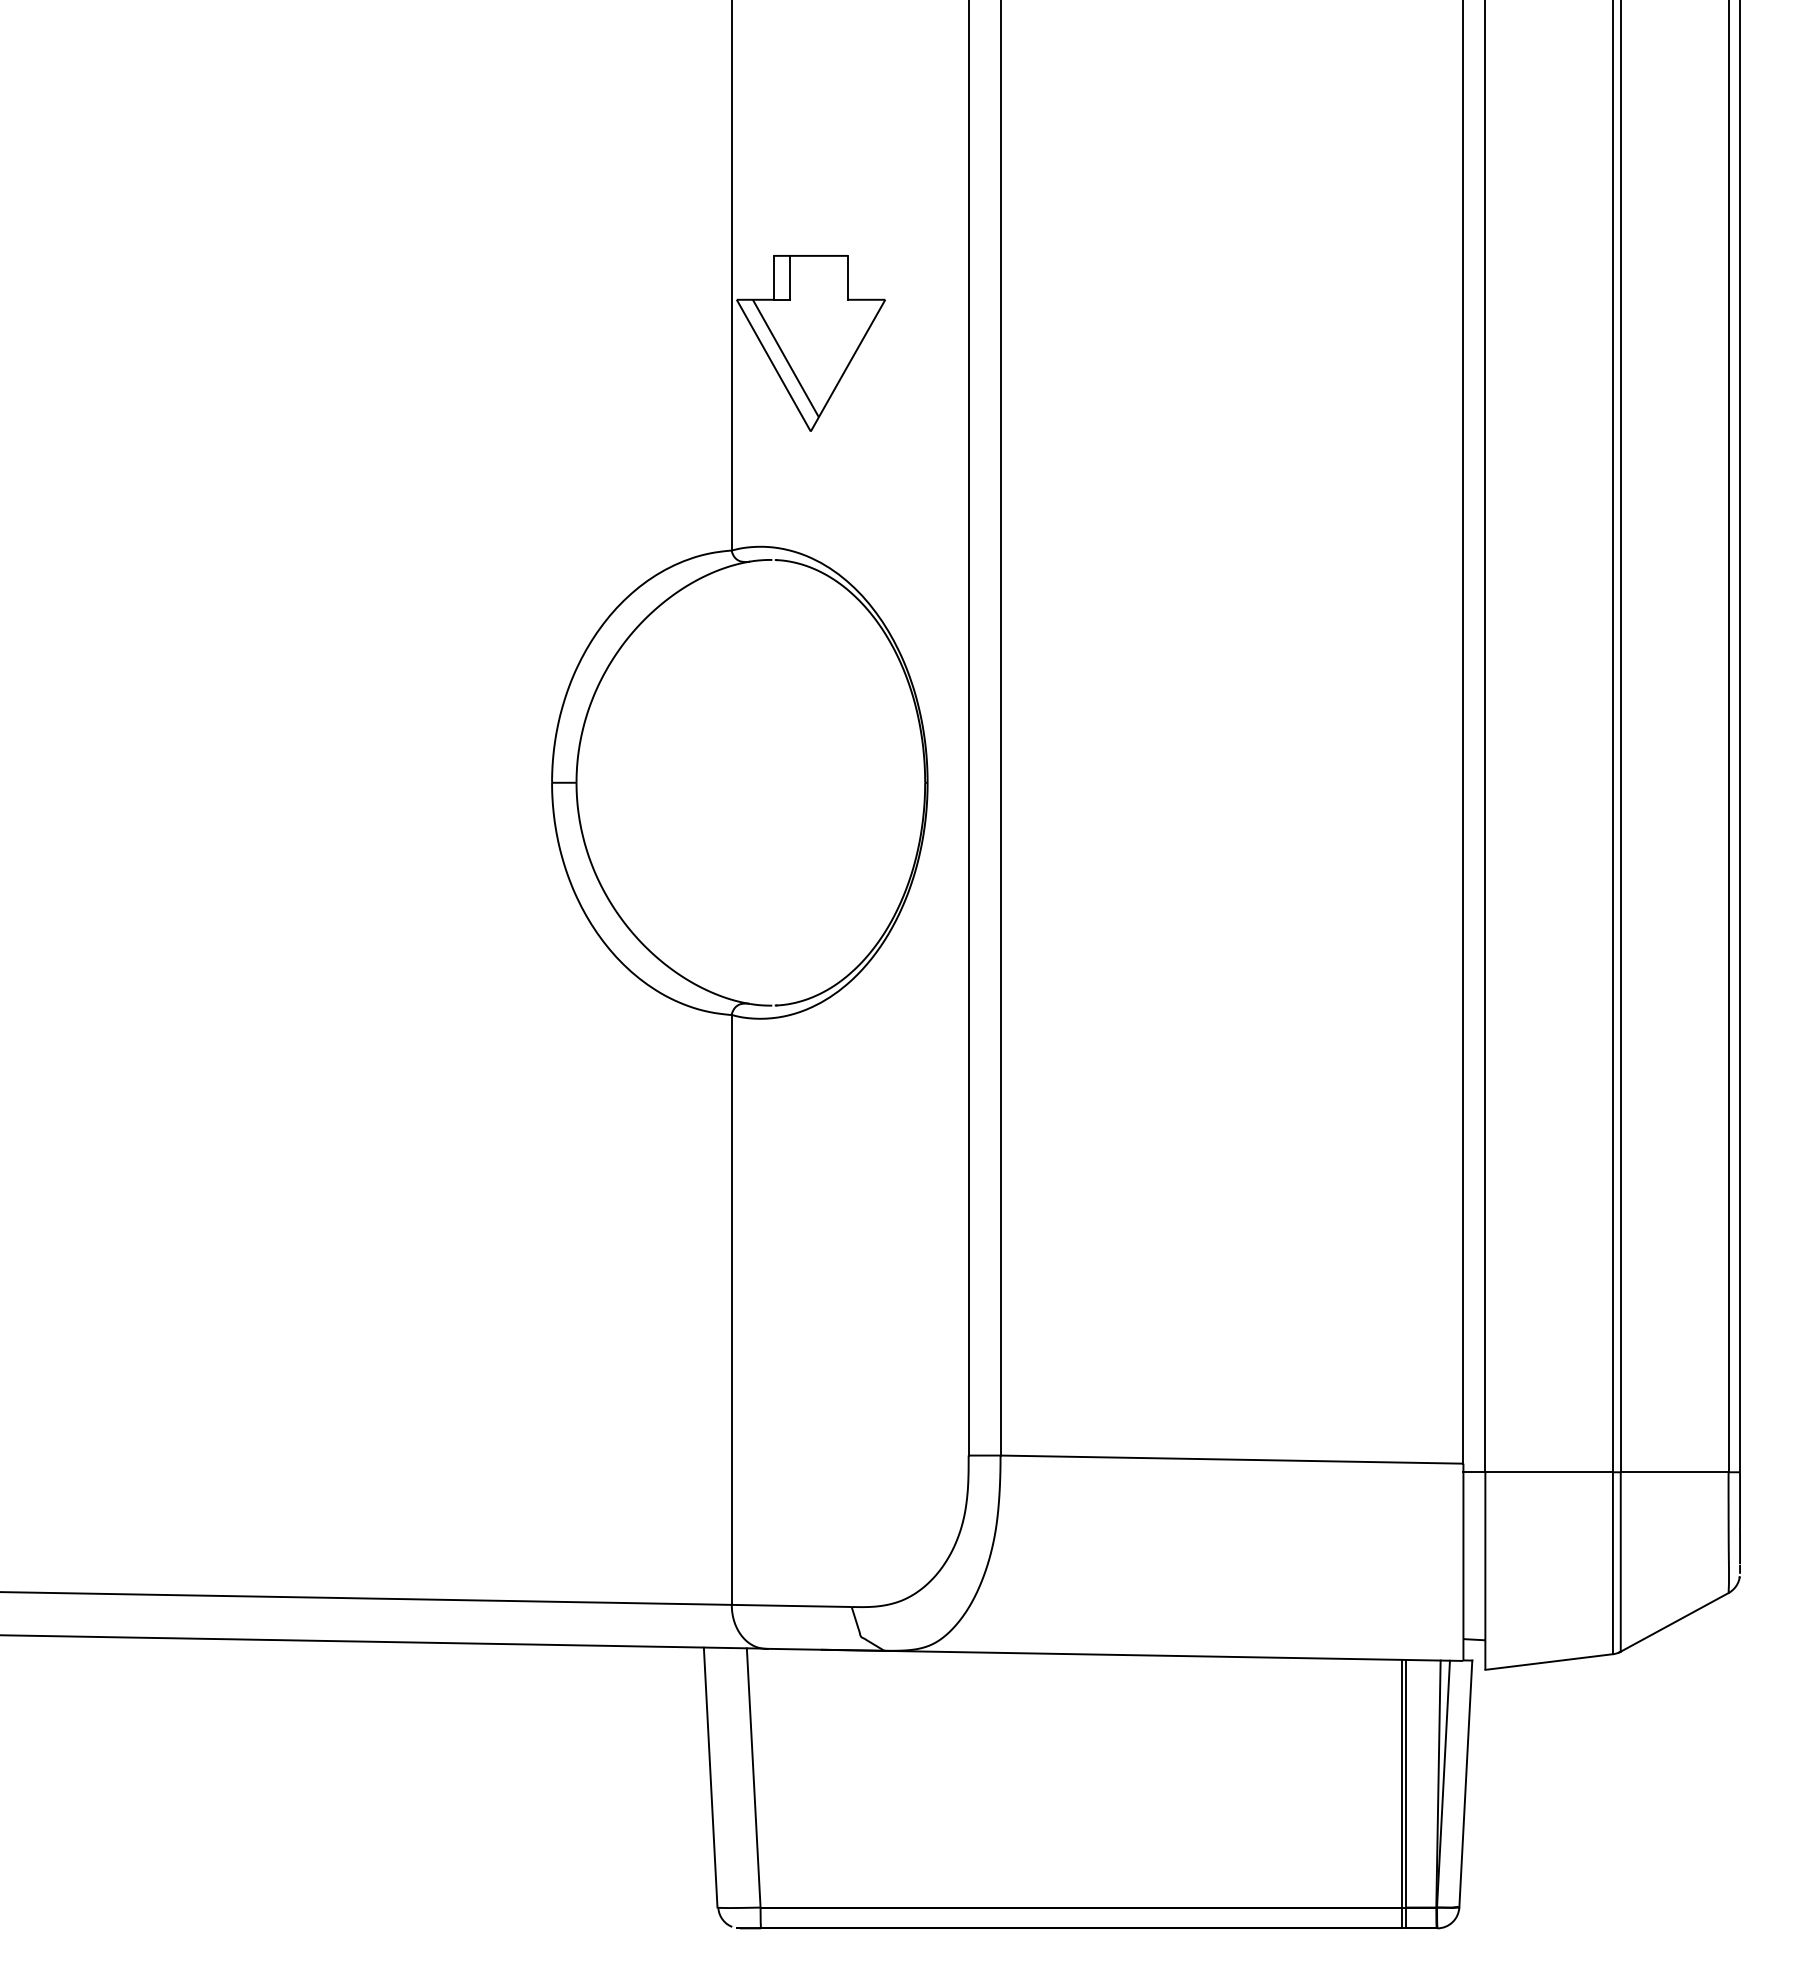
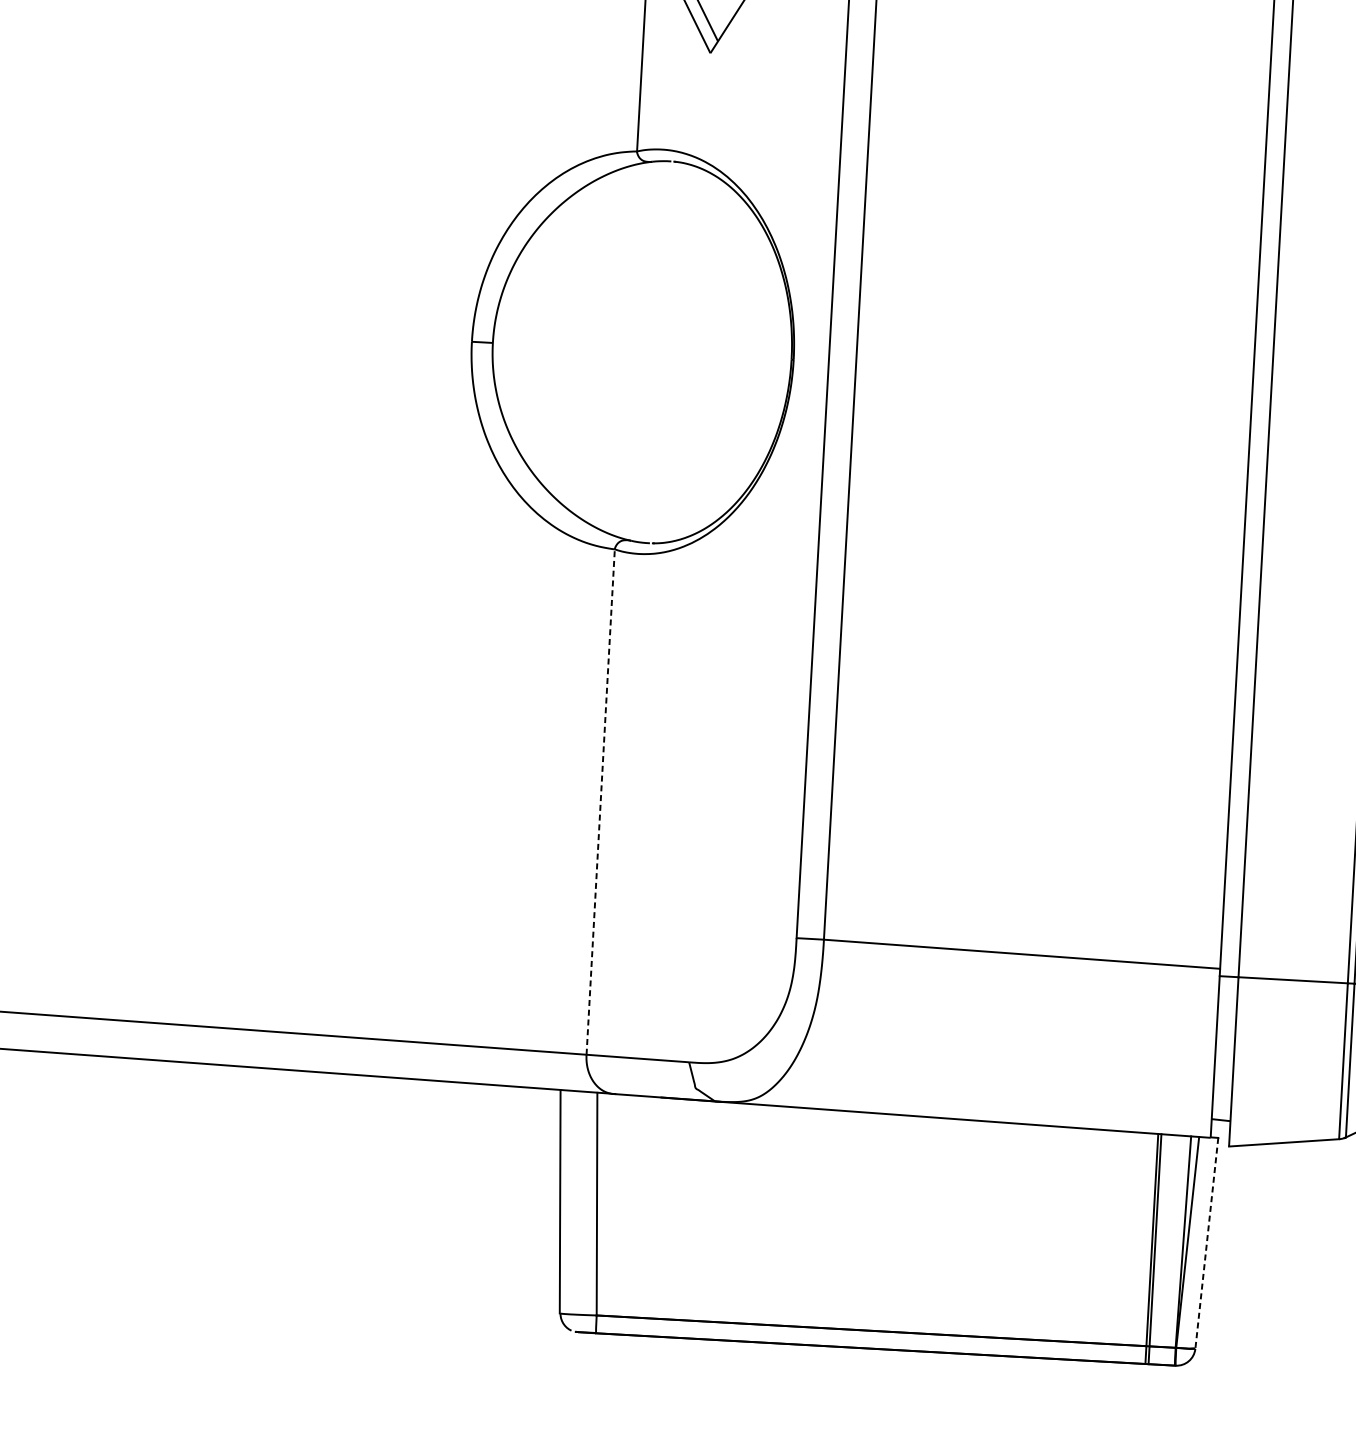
line: (731, 1309) -> (600, 801), solid -> dashed
line: (1465, 1784) -> (1206, 1243), solid -> dashed

